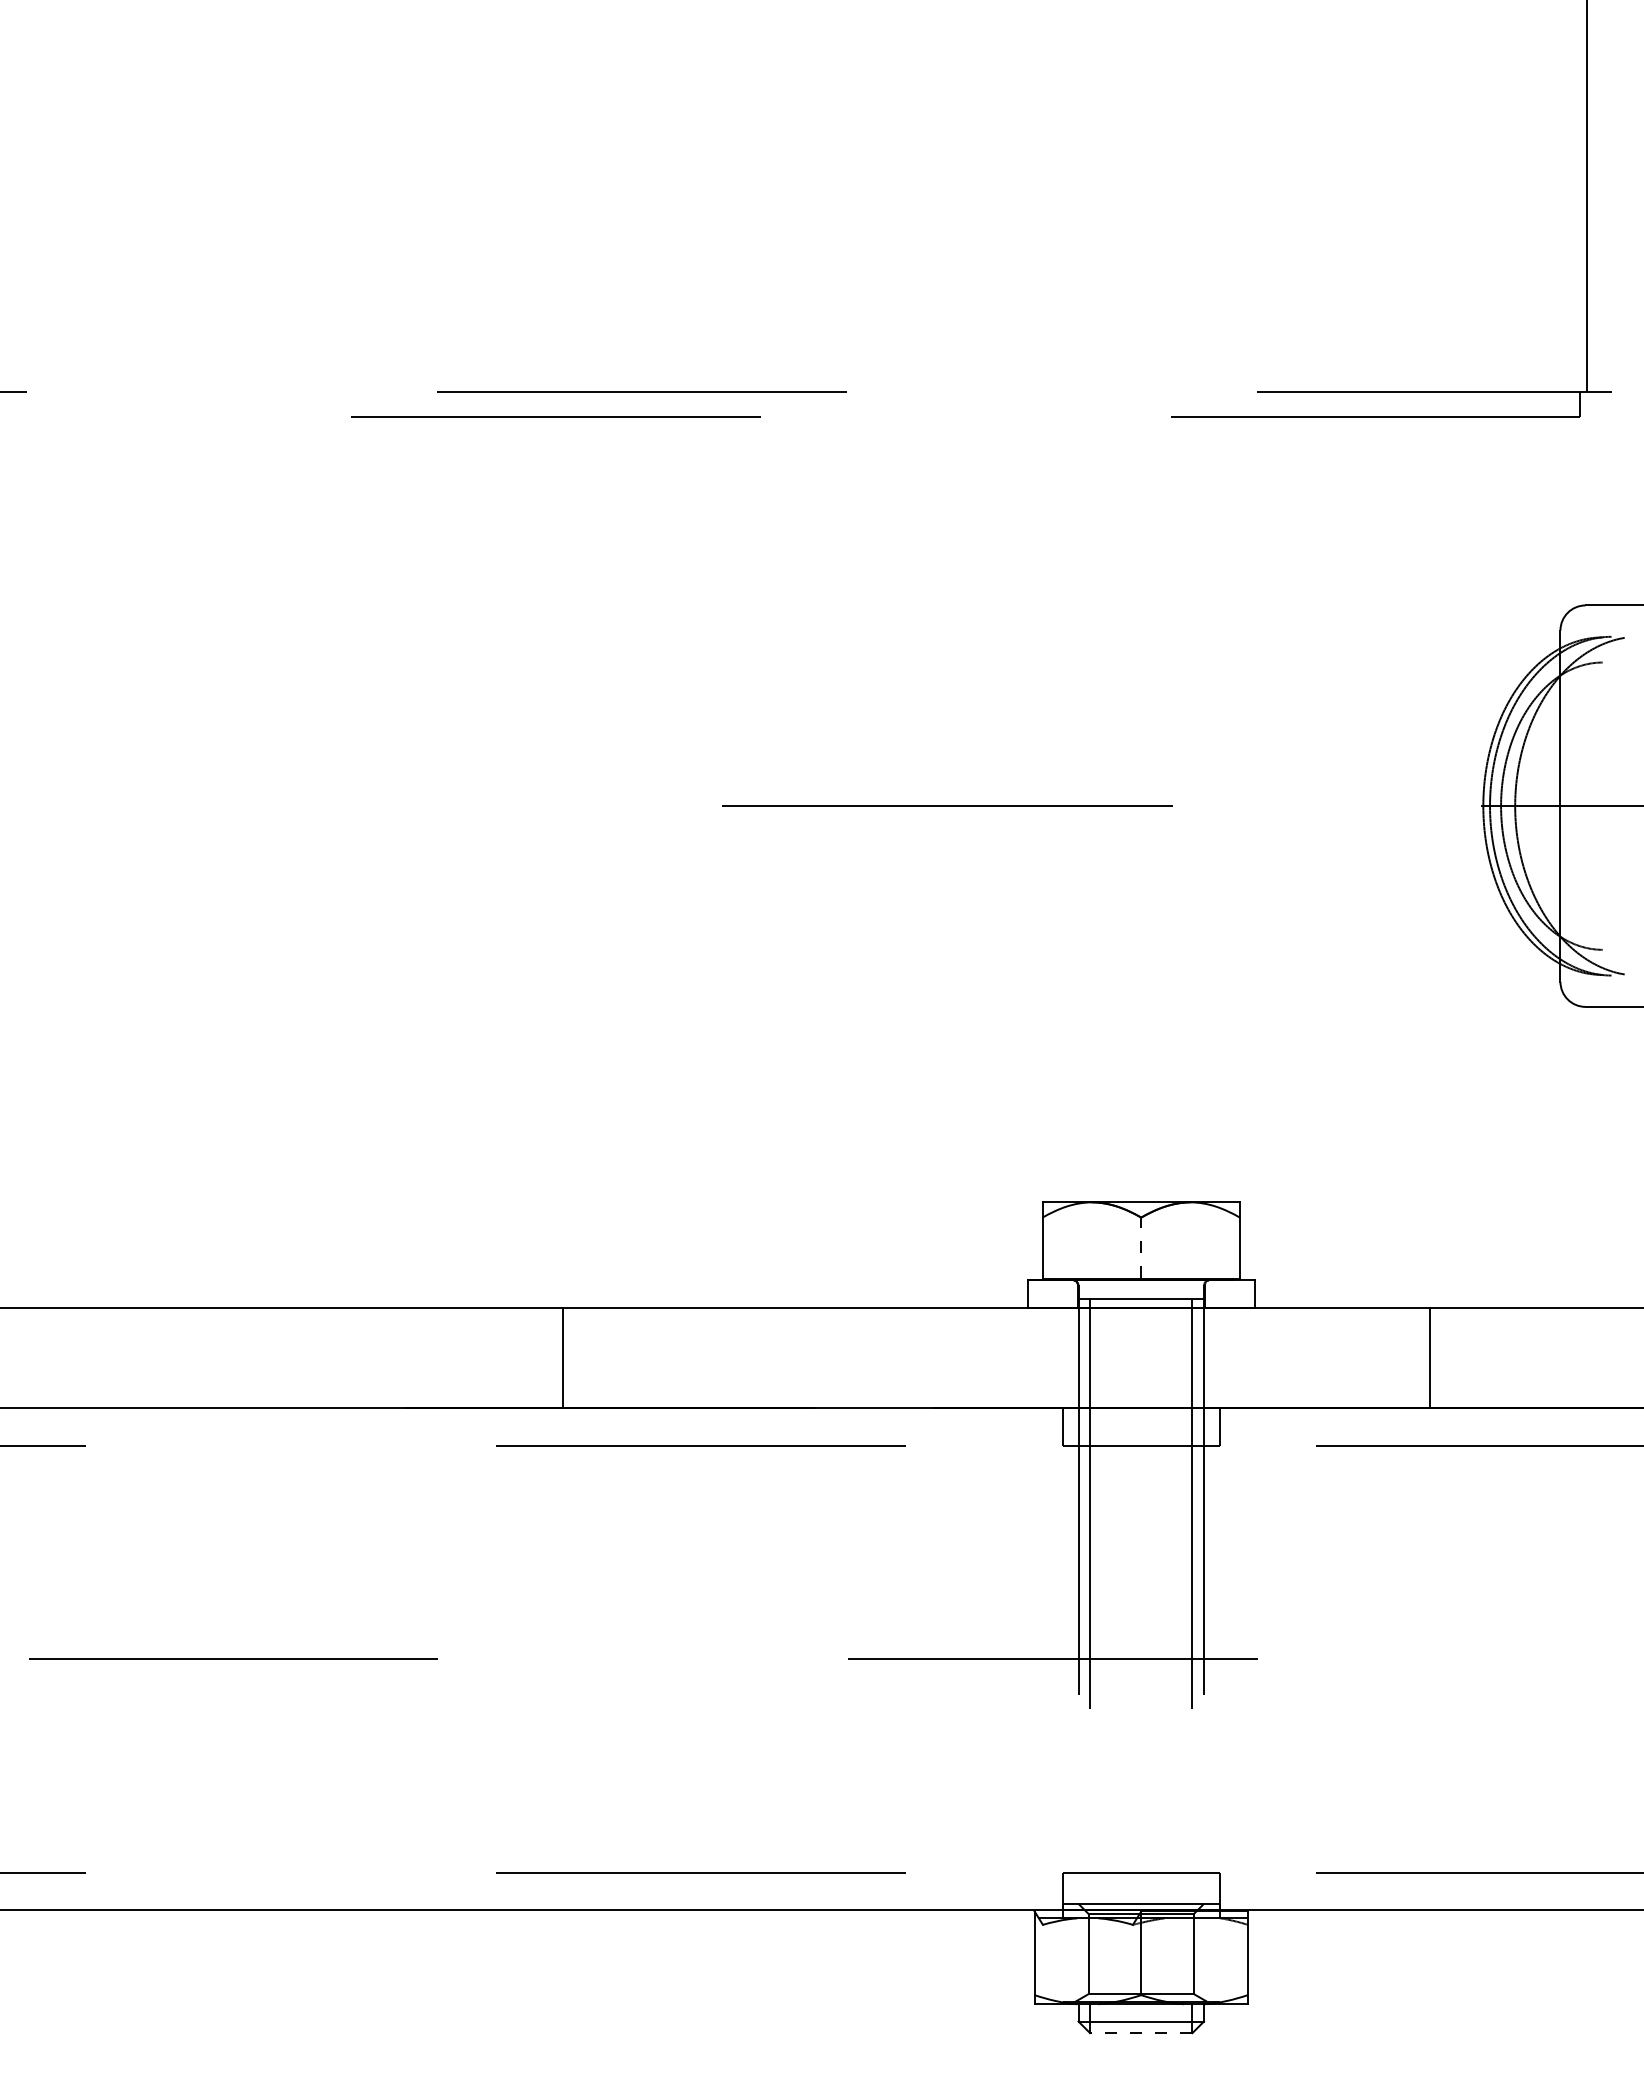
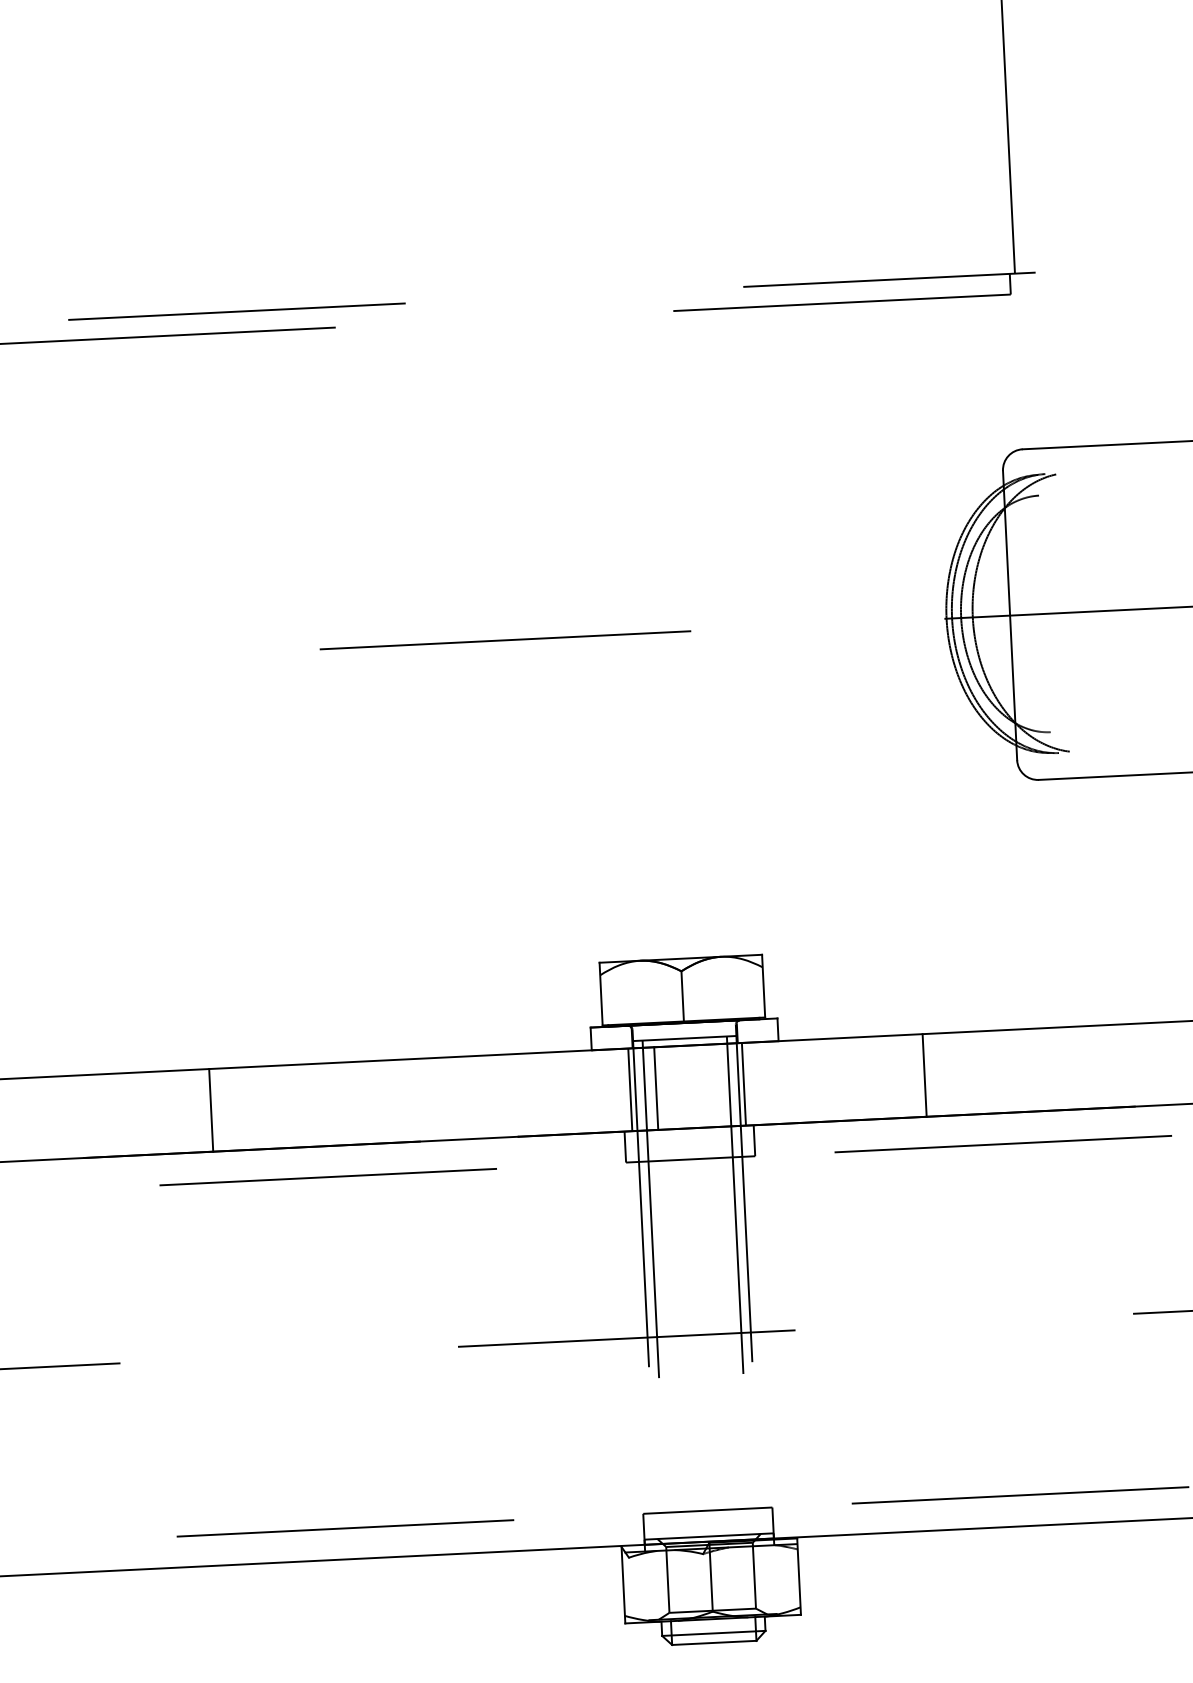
line: (1141, 1247) -> (682, 995), dashed -> solid
line: (1072, 1358) -> (630, 1090), added
line: (1103, 1358) -> (656, 1088), added
line: (1210, 1358) -> (744, 1084), added
line: (1140, 2033) -> (713, 1643), dashed -> solid

